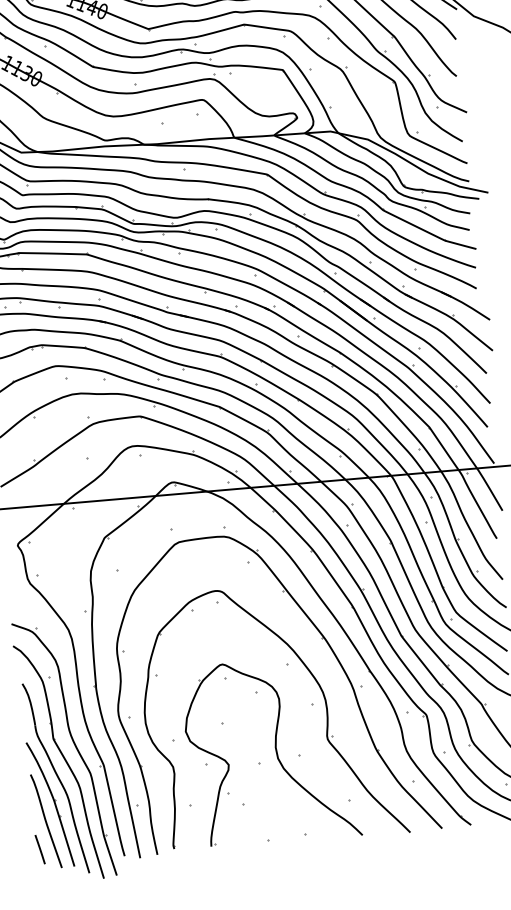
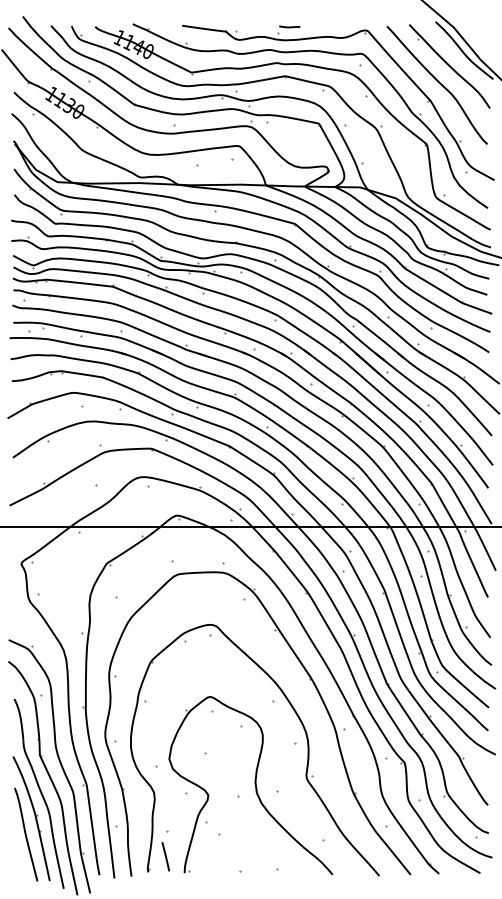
line: (39, 849) -> (165, 856), moved

